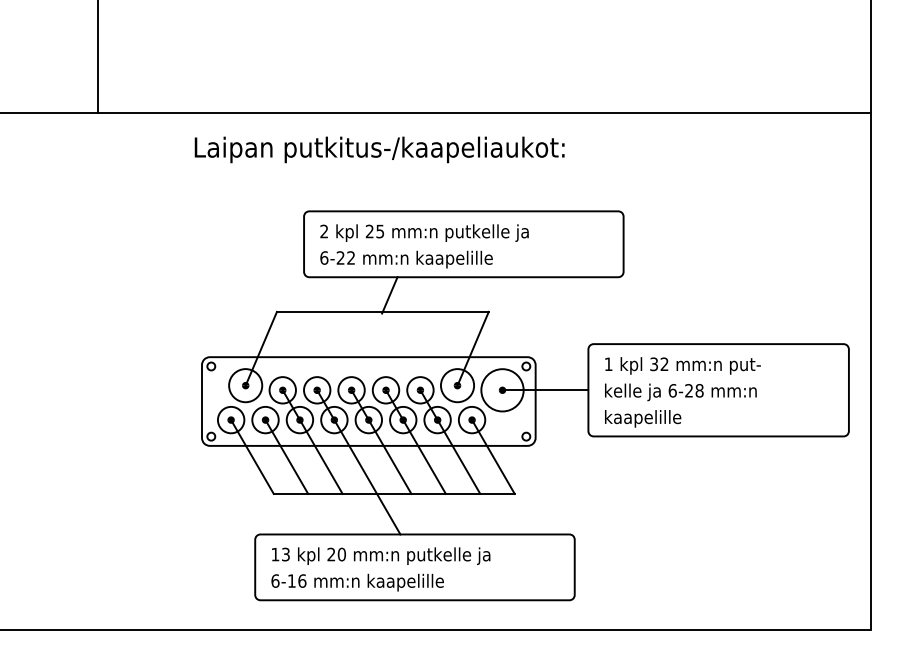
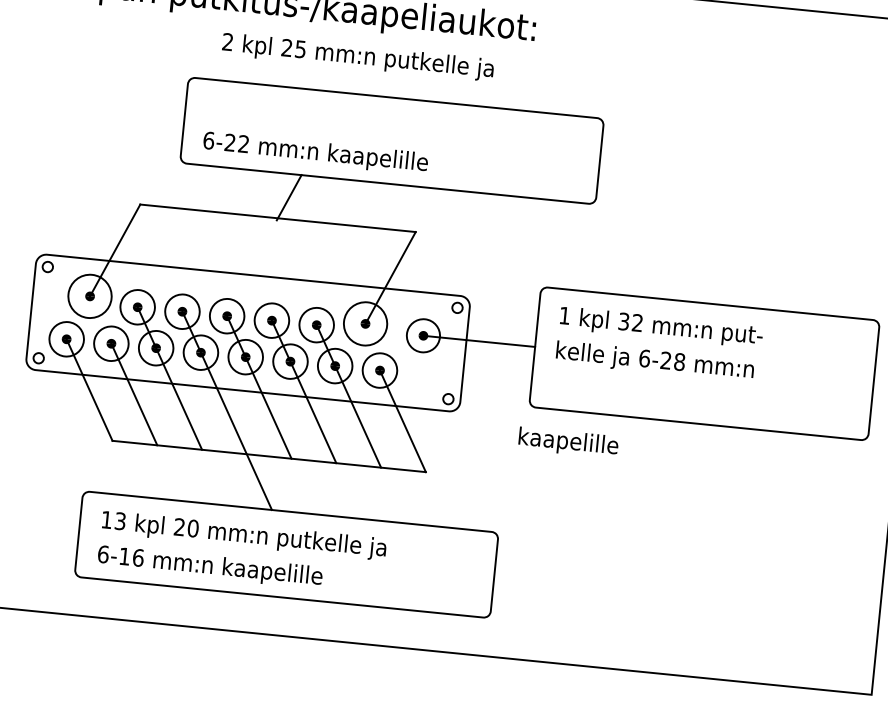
text: (424, 232) -> (358, 56), moved
circle: (502, 390) -> (423, 336), size x0.6
text: (643, 418) -> (569, 442), moved

